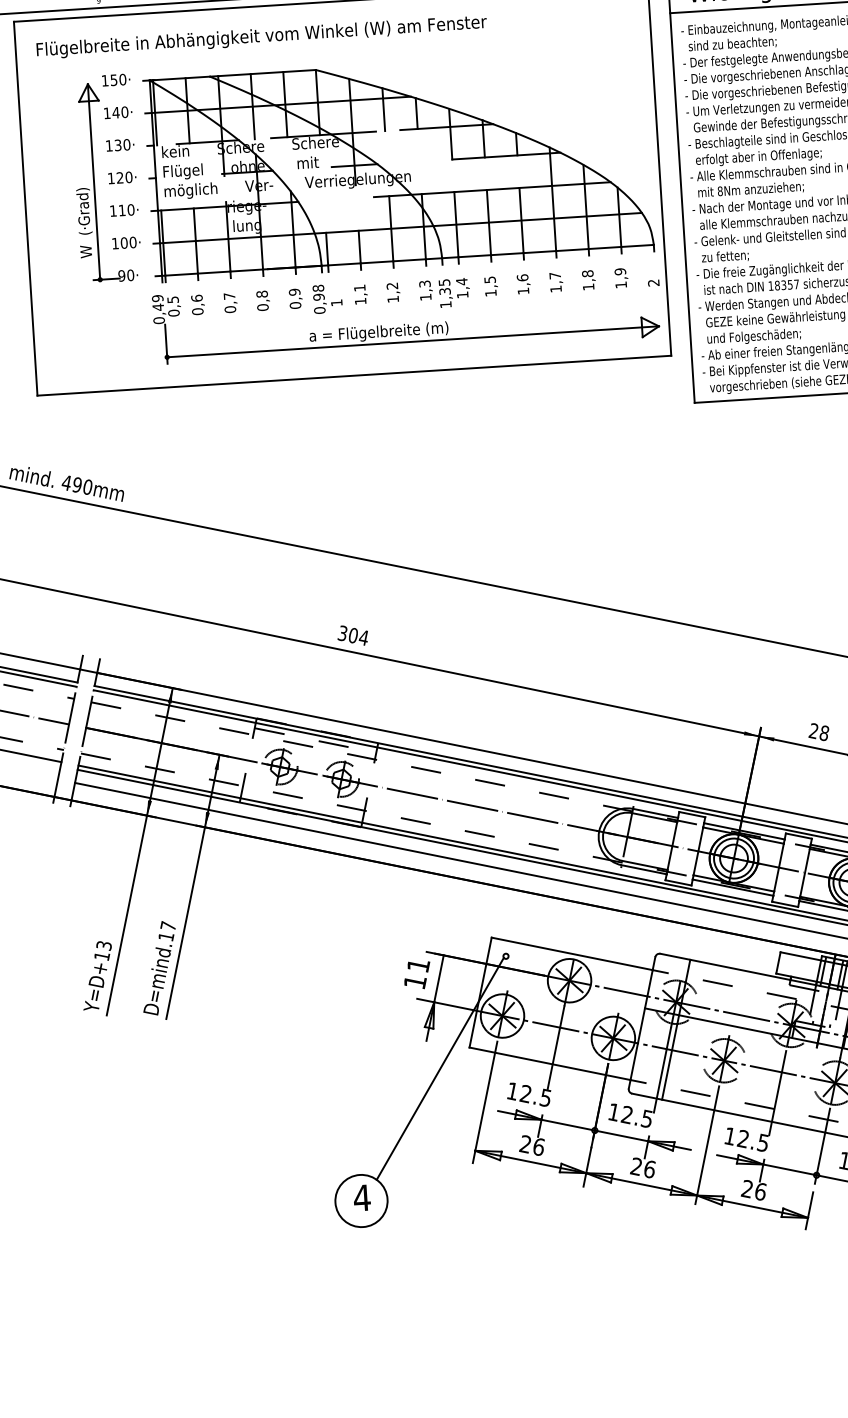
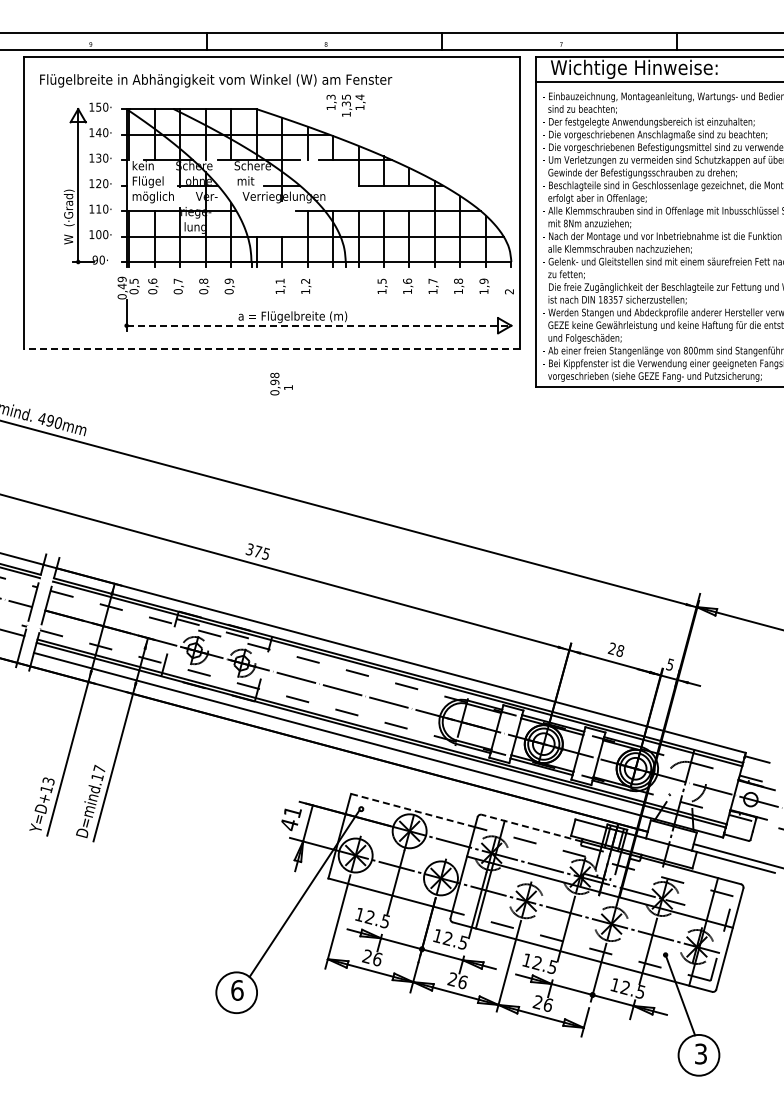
text: (444, 293) -> (345, 105), moved
text: (327, 298) -> (281, 383), moved
line: (413, 341) -> (319, 325), solid -> dashed
line: (354, 376) -> (271, 349), solid -> dashed
text: (357, 636) -> (261, 552), 304 -> 375
line: (572, 953) -> (413, 810), solid -> dashed
line: (725, 967) -> (531, 828), solid -> dashed
text: (415, 982) -> (289, 825), 11 -> 41
text: (361, 1198) -> (236, 990), 4 -> 6

